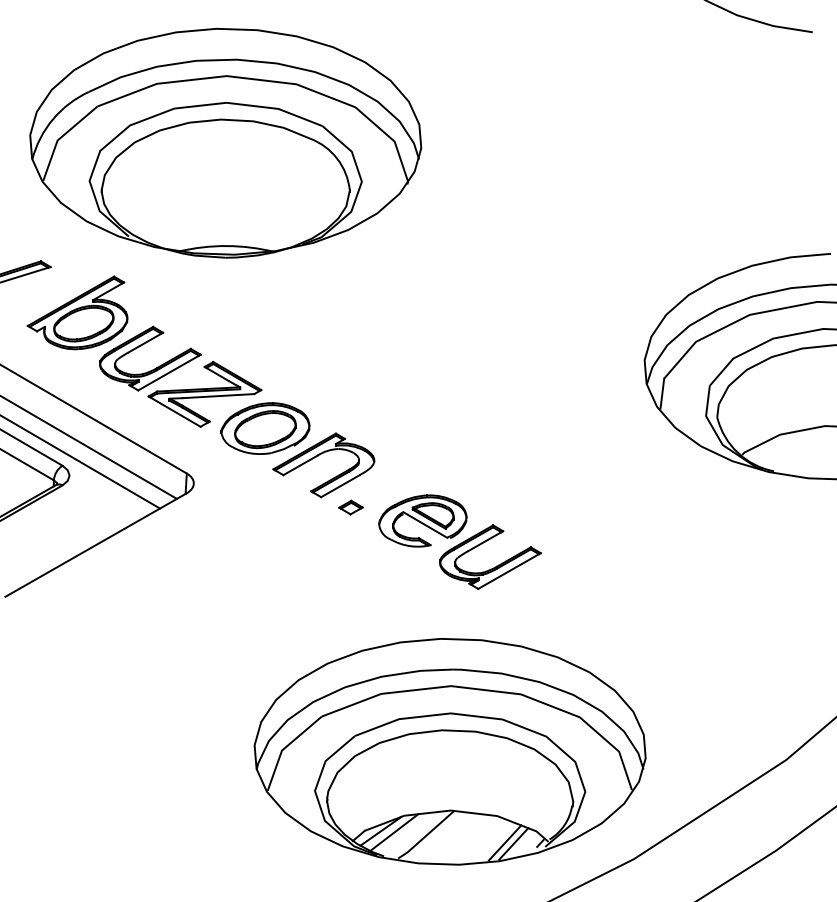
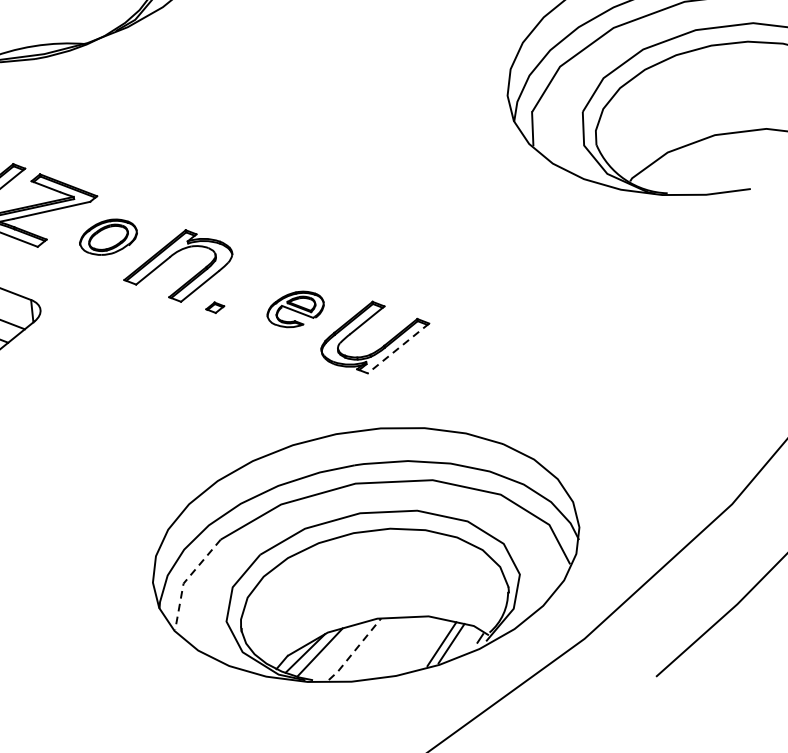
part: (265, 428) -> (108, 237), size x0.6
part: (350, 507) -> (214, 307), size x0.7
part: (422, 520) -> (295, 309), size x0.6
line: (509, 571) -> (398, 348), solid -> dashed
line: (285, 748) -> (186, 580), solid -> dashed
line: (426, 835) -> (355, 650), solid -> dashed

